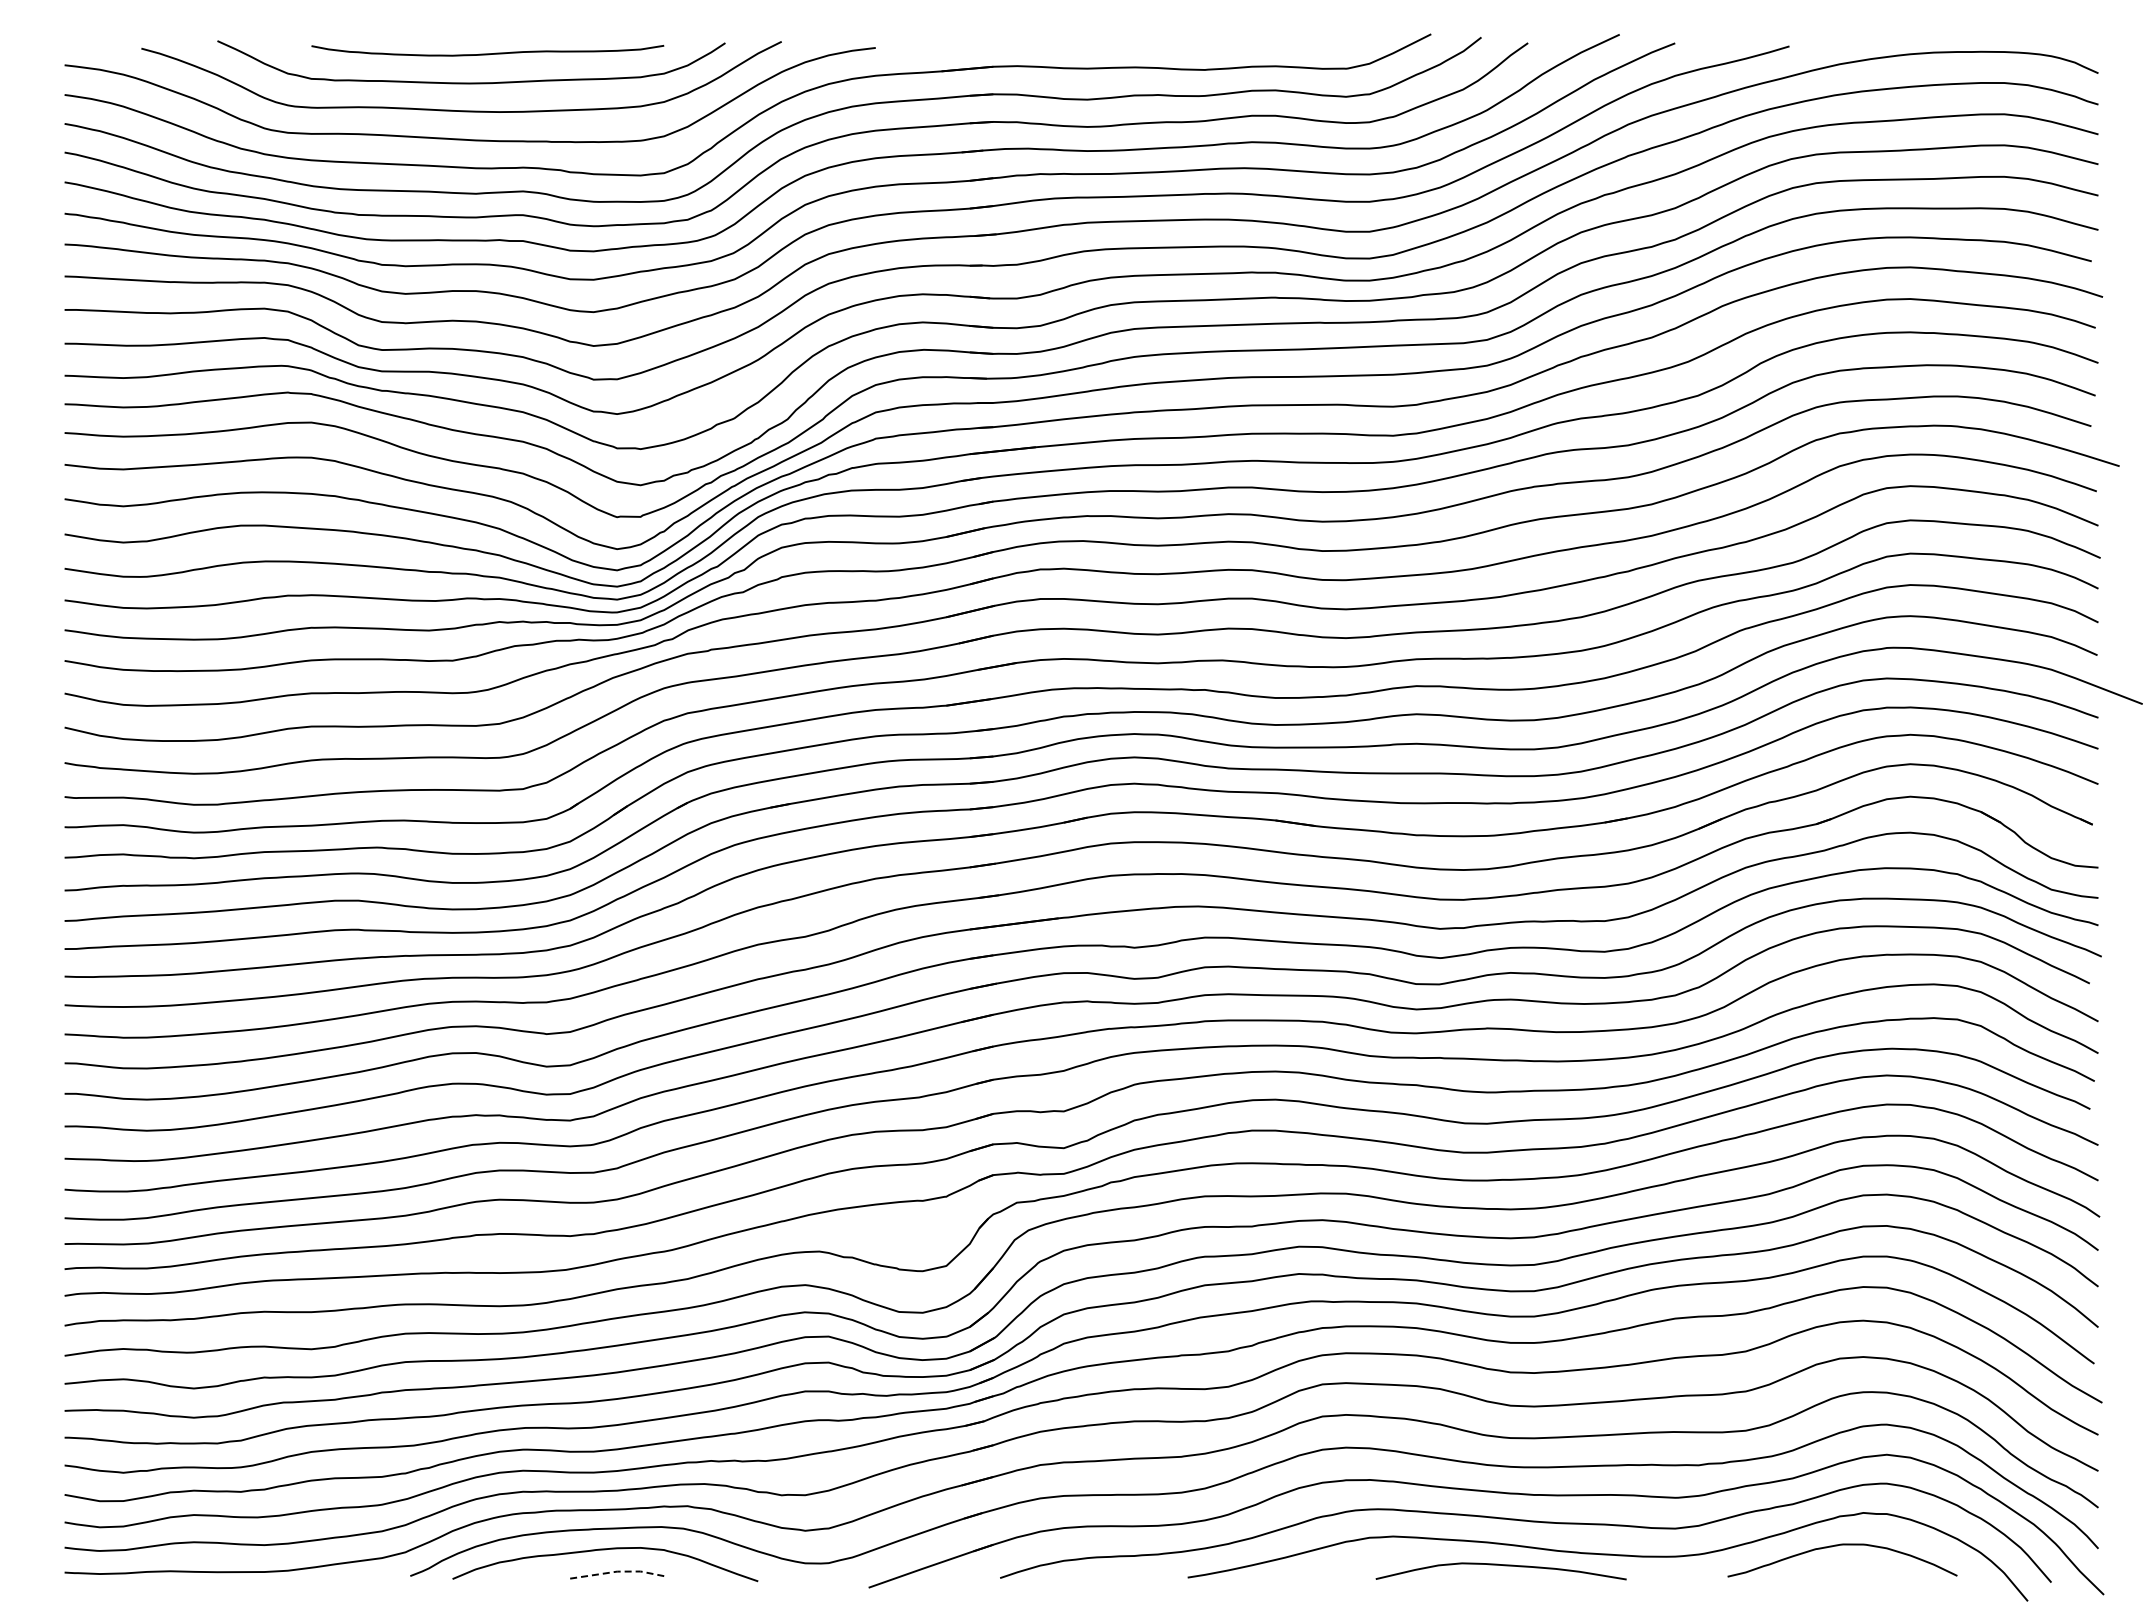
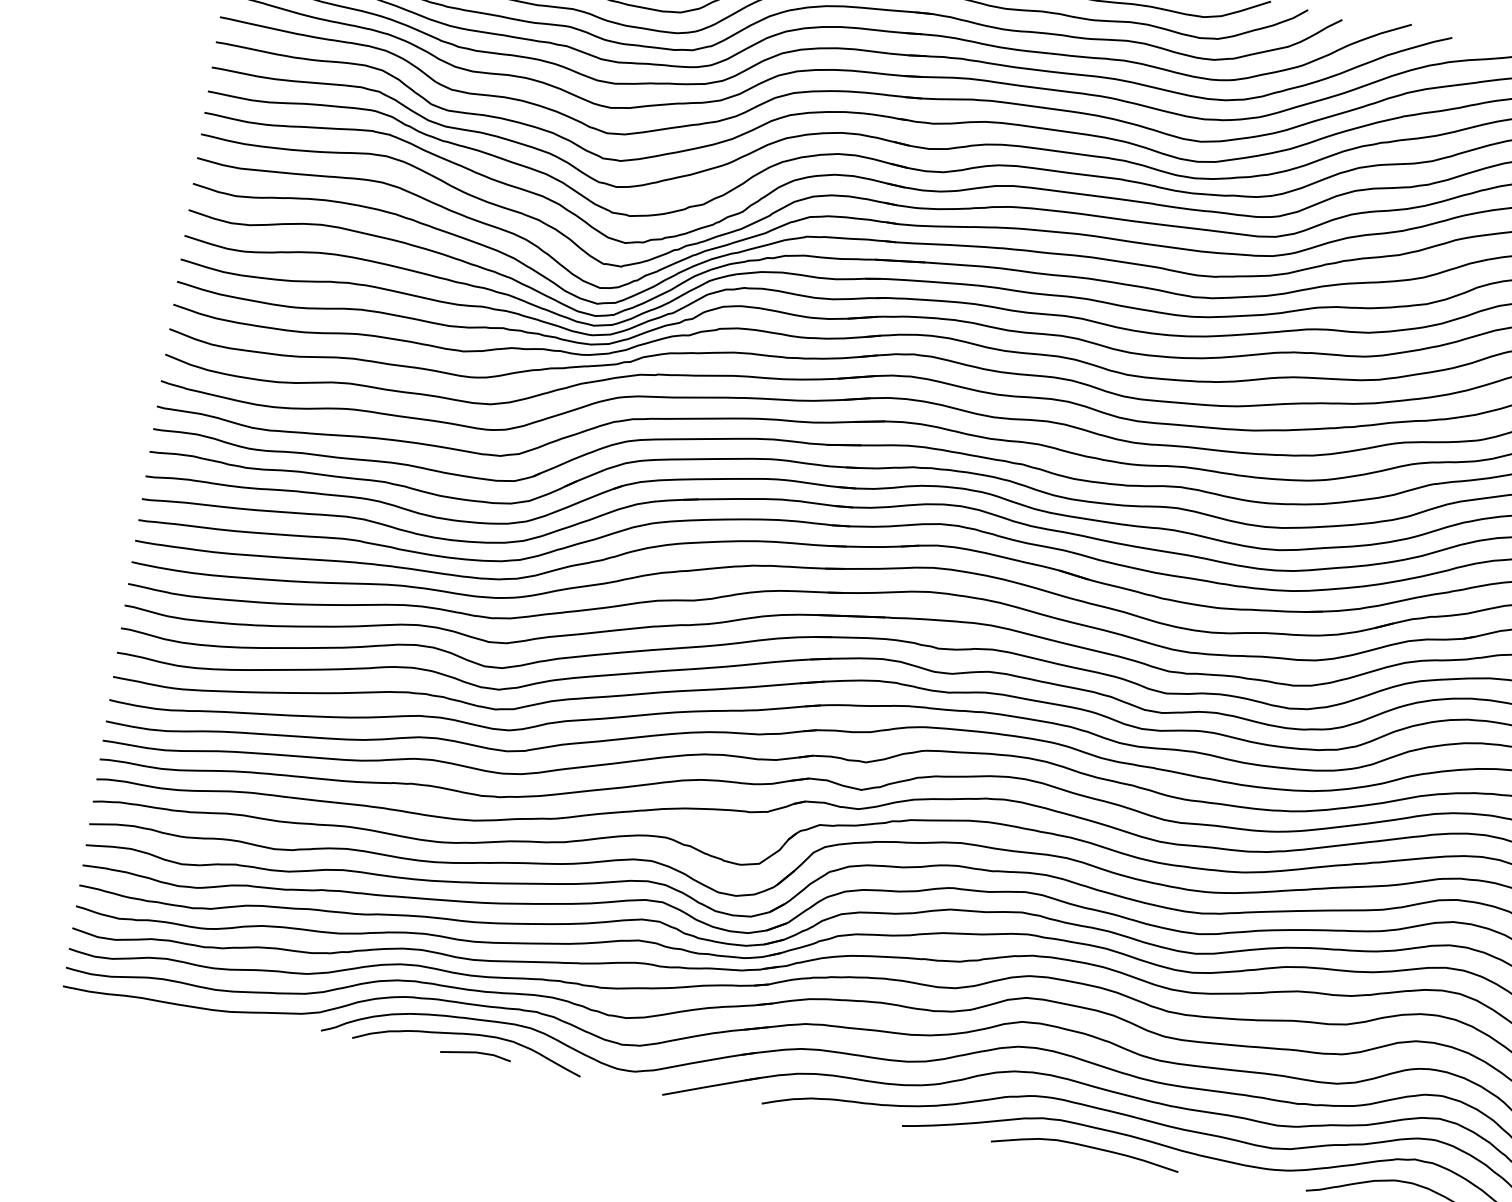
curve: (1500, 1565) -> (1085, 1146), moved
line: (617, 1571) -> (476, 1052), dashed -> solid

